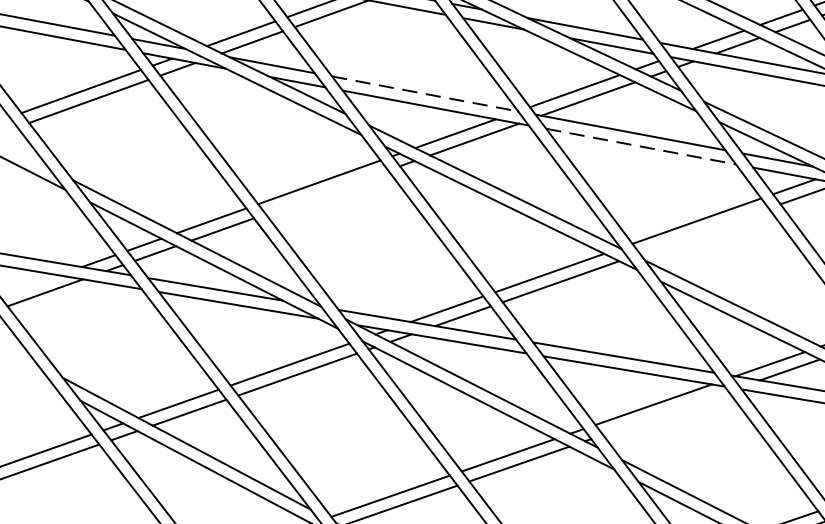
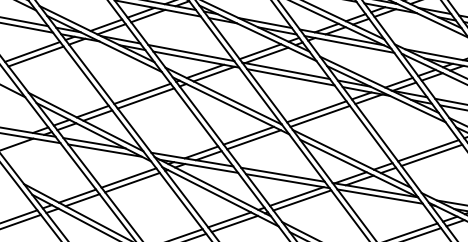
line: (425, 94) -> (191, 53), dashed -> solid
line: (639, 146) -> (290, 77), dashed -> solid
line: (325, 192) -> (145, 98), added
line: (702, 229) -> (319, 115), added
line: (665, 413) -> (302, 200), added

